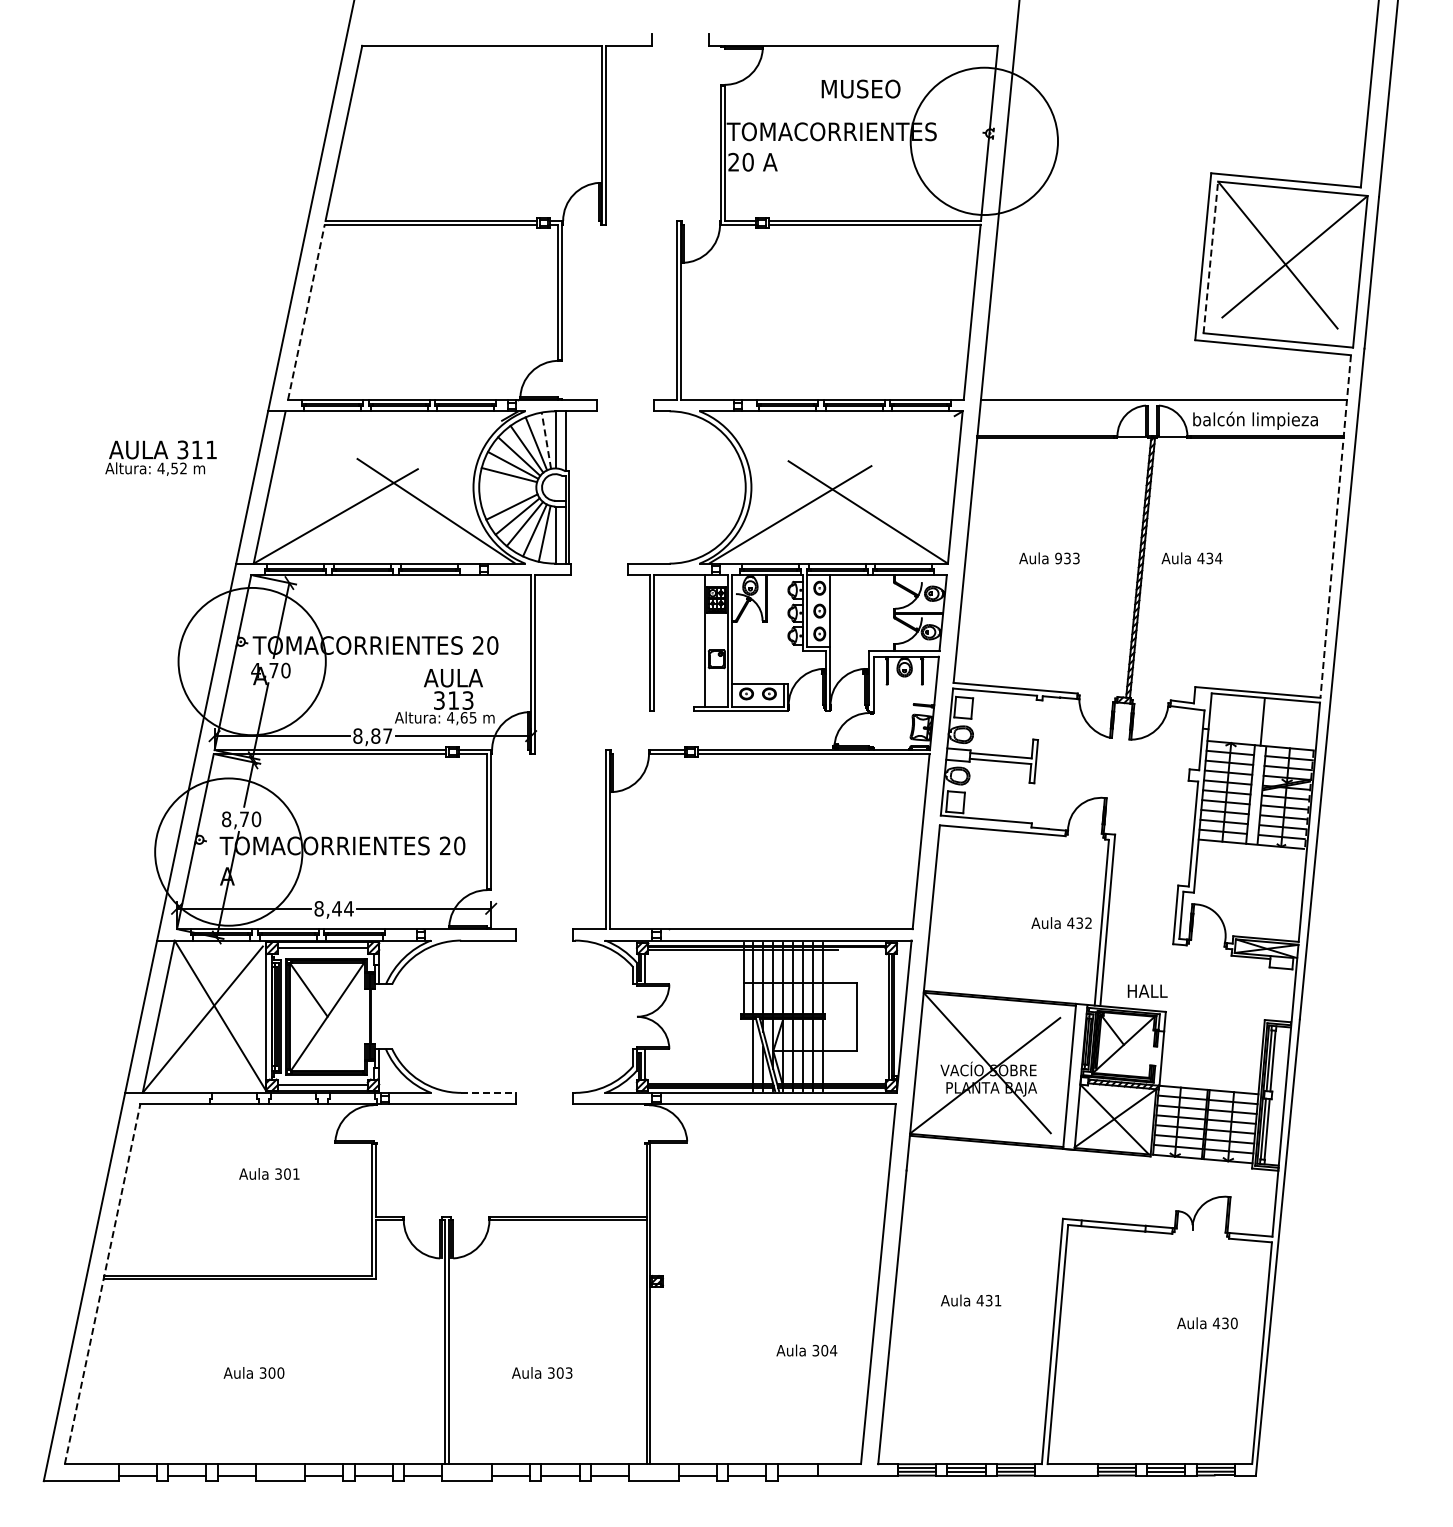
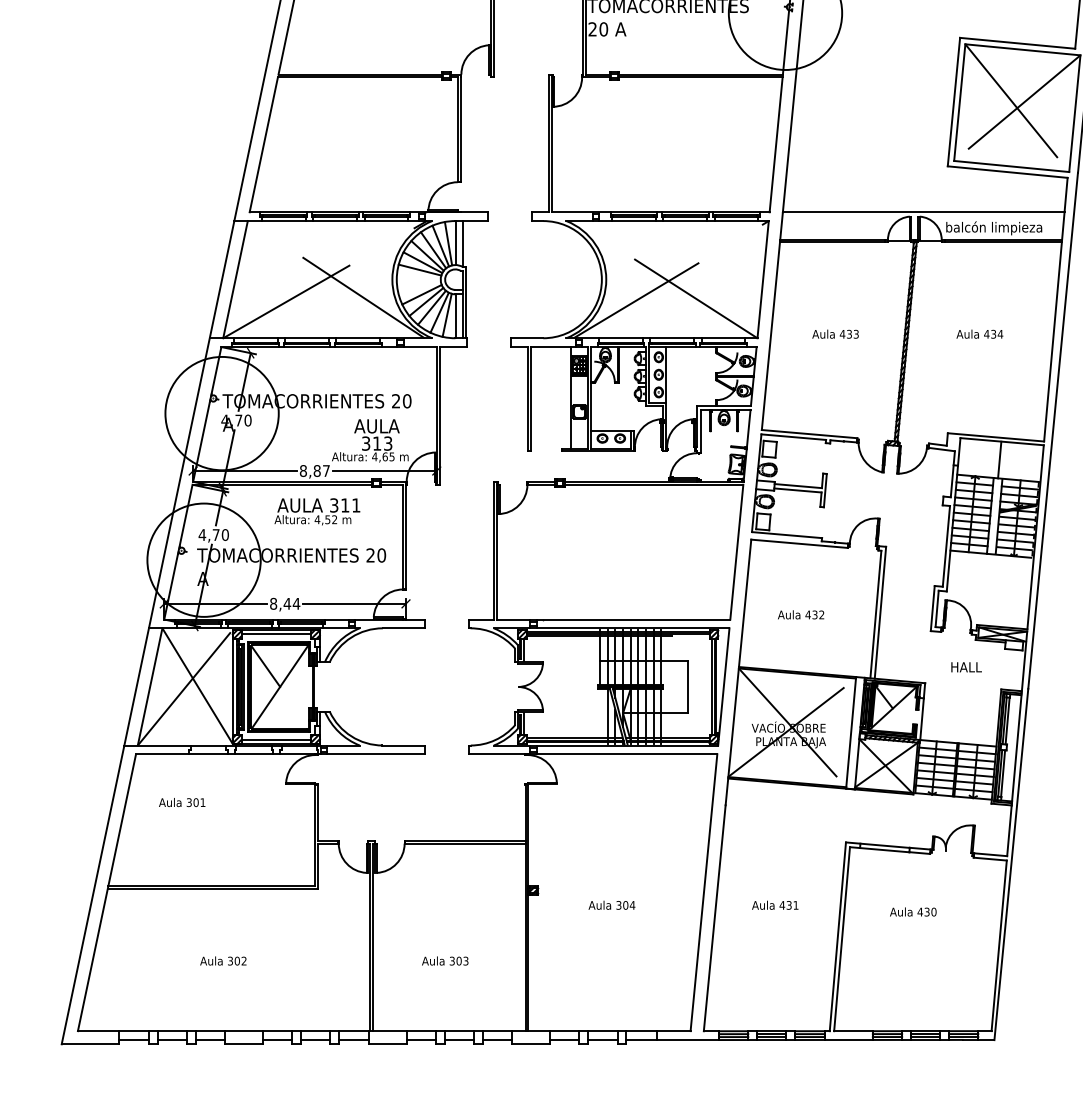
line: (1210, 256) -> (959, 101), dashed -> solid
line: (306, 311) -> (263, 144), dashed -> solid
line: (546, 440) -> (448, 243), dashed -> solid
text: (160, 457) -> (316, 511), moved
line: (1335, 526) -> (1055, 309), dashed -> solid
text: (1058, 558) -> (842, 334), 933 -> 433
text: (1191, 558) -> (979, 334), moved
text: (226, 819) -> (202, 535), 8,70 -> 4,70
text: (1061, 922) -> (800, 614), moved
text: (1147, 990) -> (966, 666), moved
line: (488, 1092) -> (403, 745), dashed -> solid
text: (269, 1173) -> (182, 802), moved
line: (102, 1284) -> (106, 892), dashed -> solid
text: (1207, 1323) -> (913, 912), moved
text: (806, 1350) -> (611, 905), moved
text: (280, 1372) -> (243, 960), 300 -> 302

